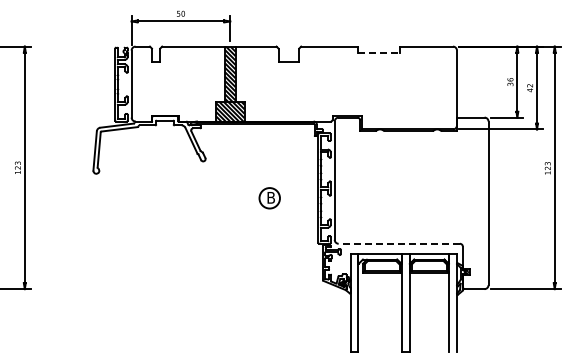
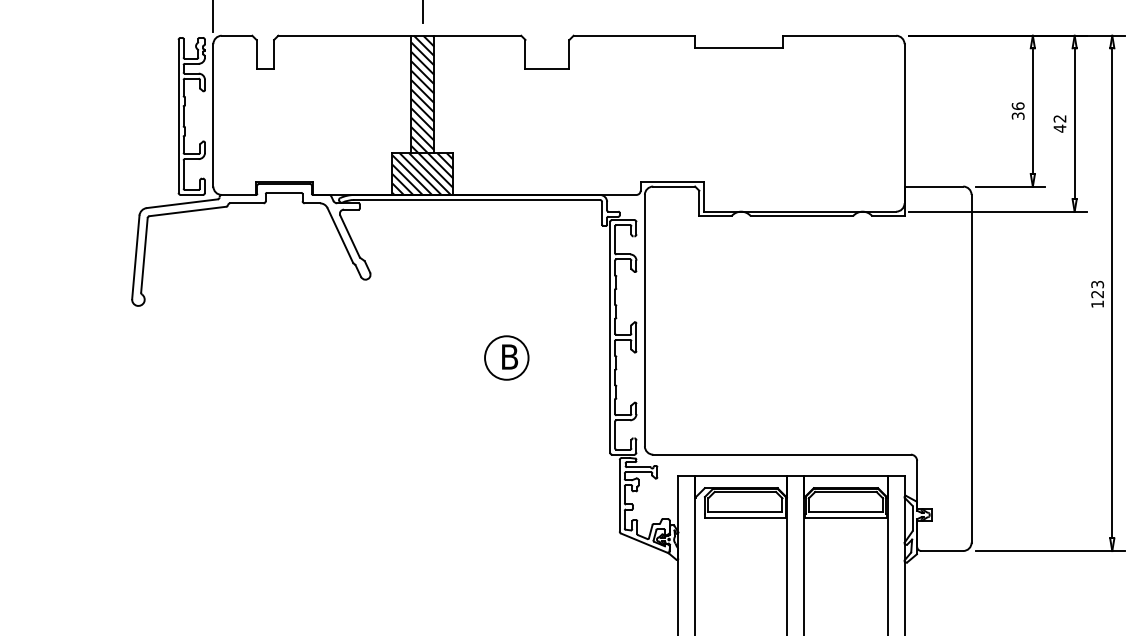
line: (379, 52) -> (739, 48), dashed -> solid
line: (399, 243) -> (782, 454), dashed -> solid

